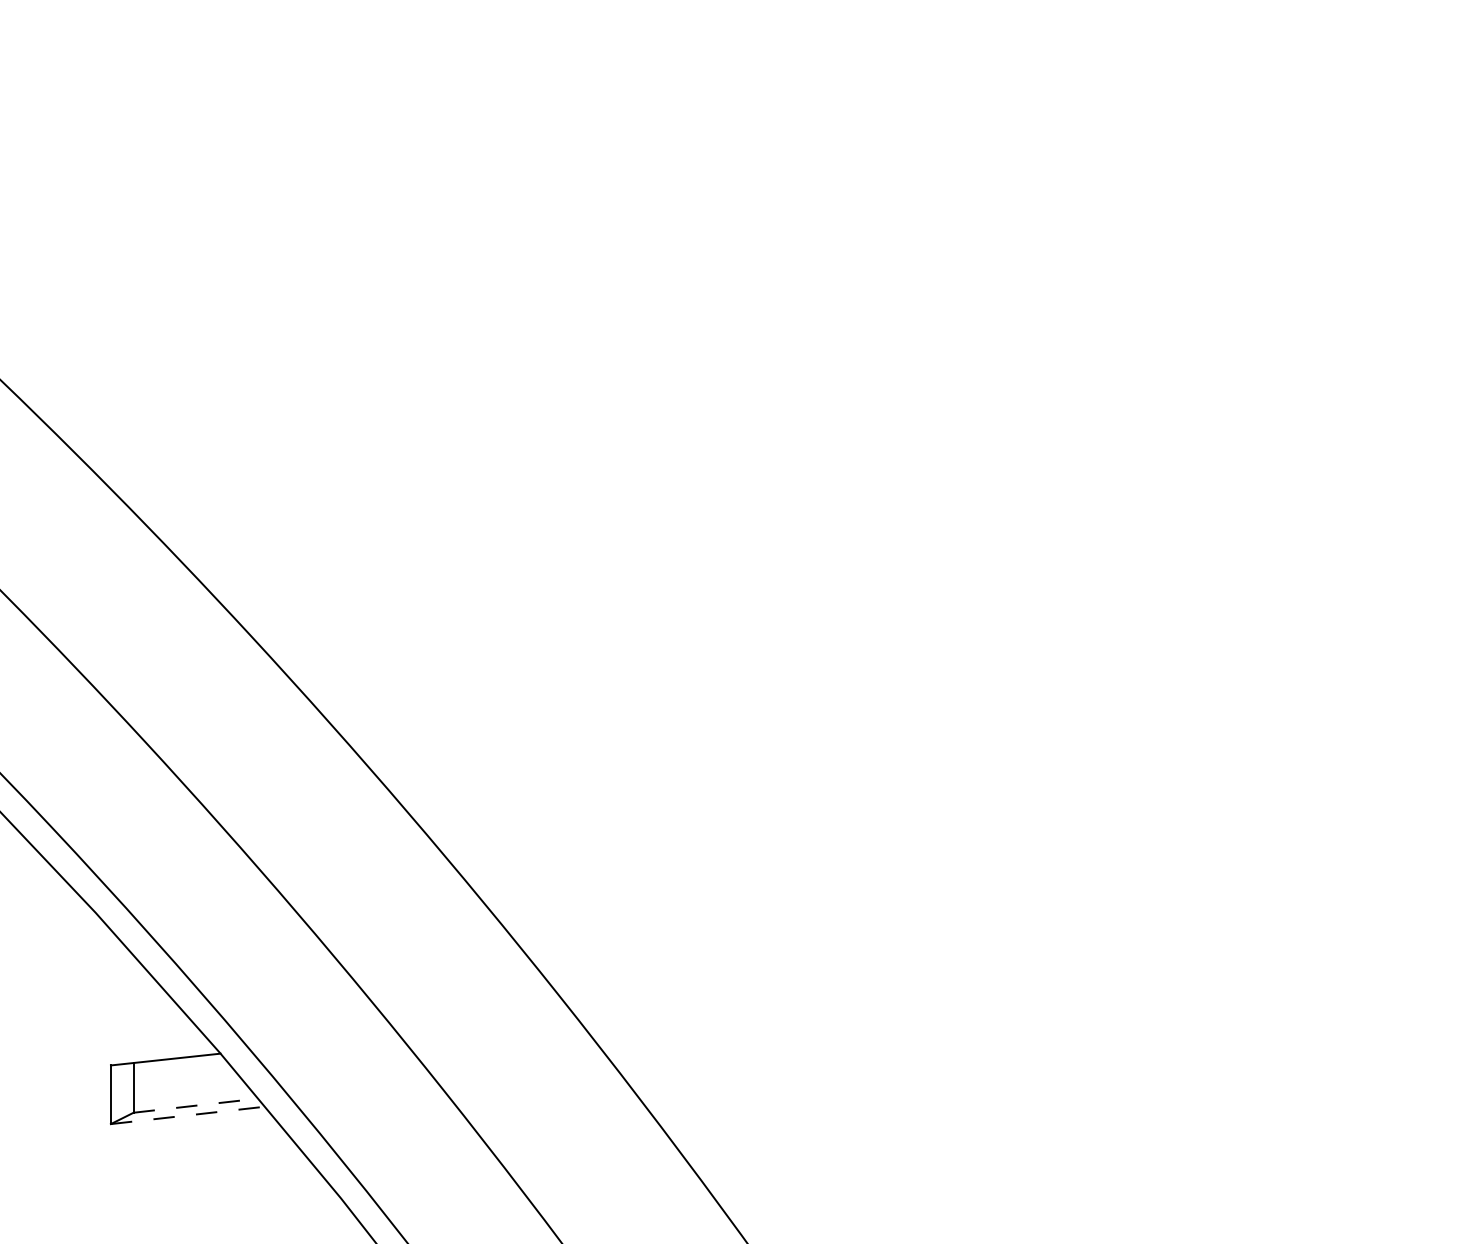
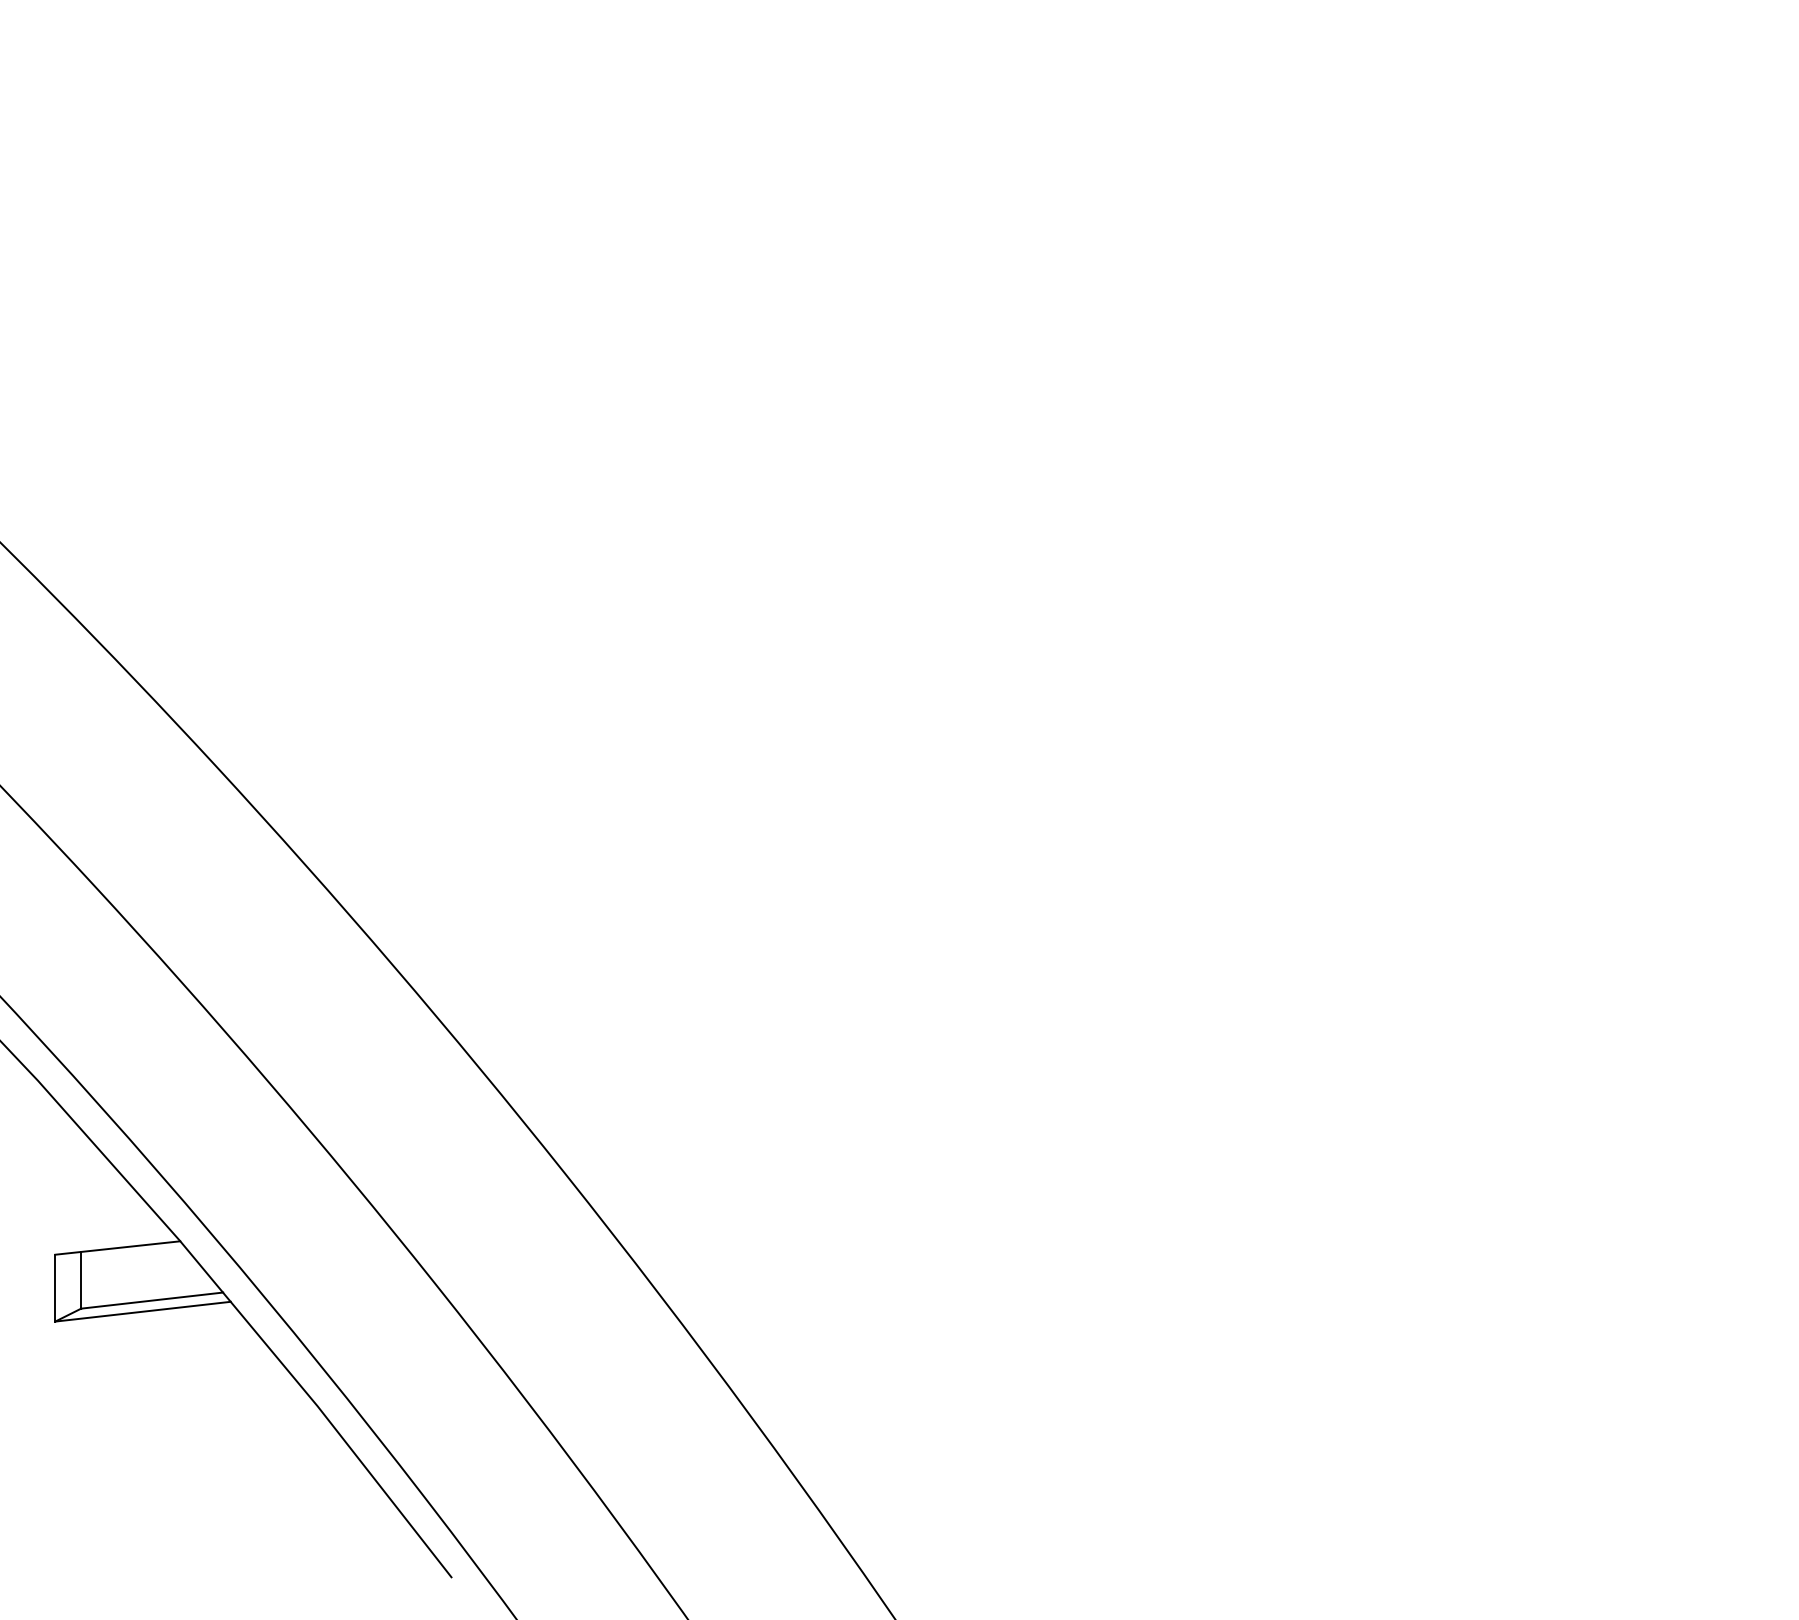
line: (196, 1105) -> (152, 1300), dashed -> solid
line: (188, 1115) -> (143, 1311), dashed -> solid

